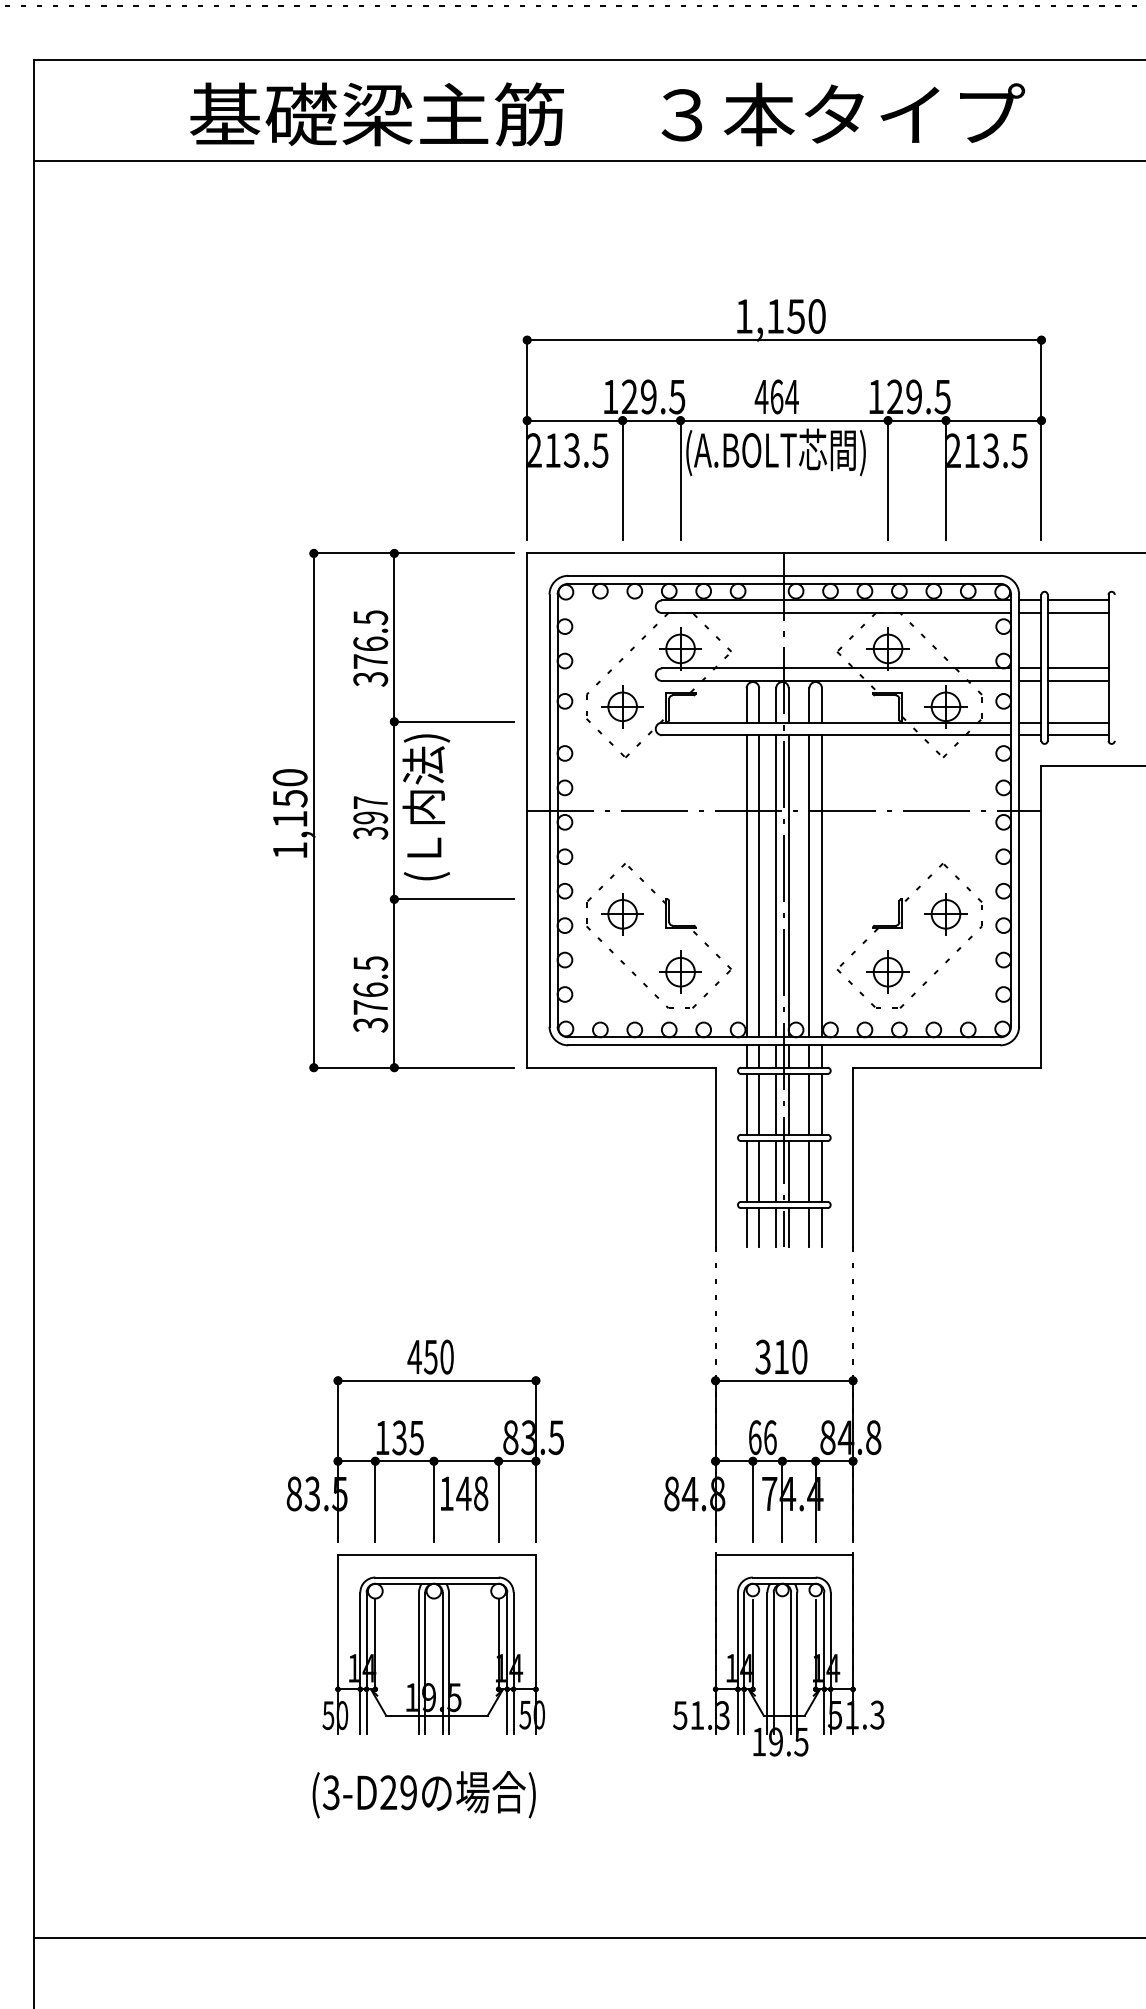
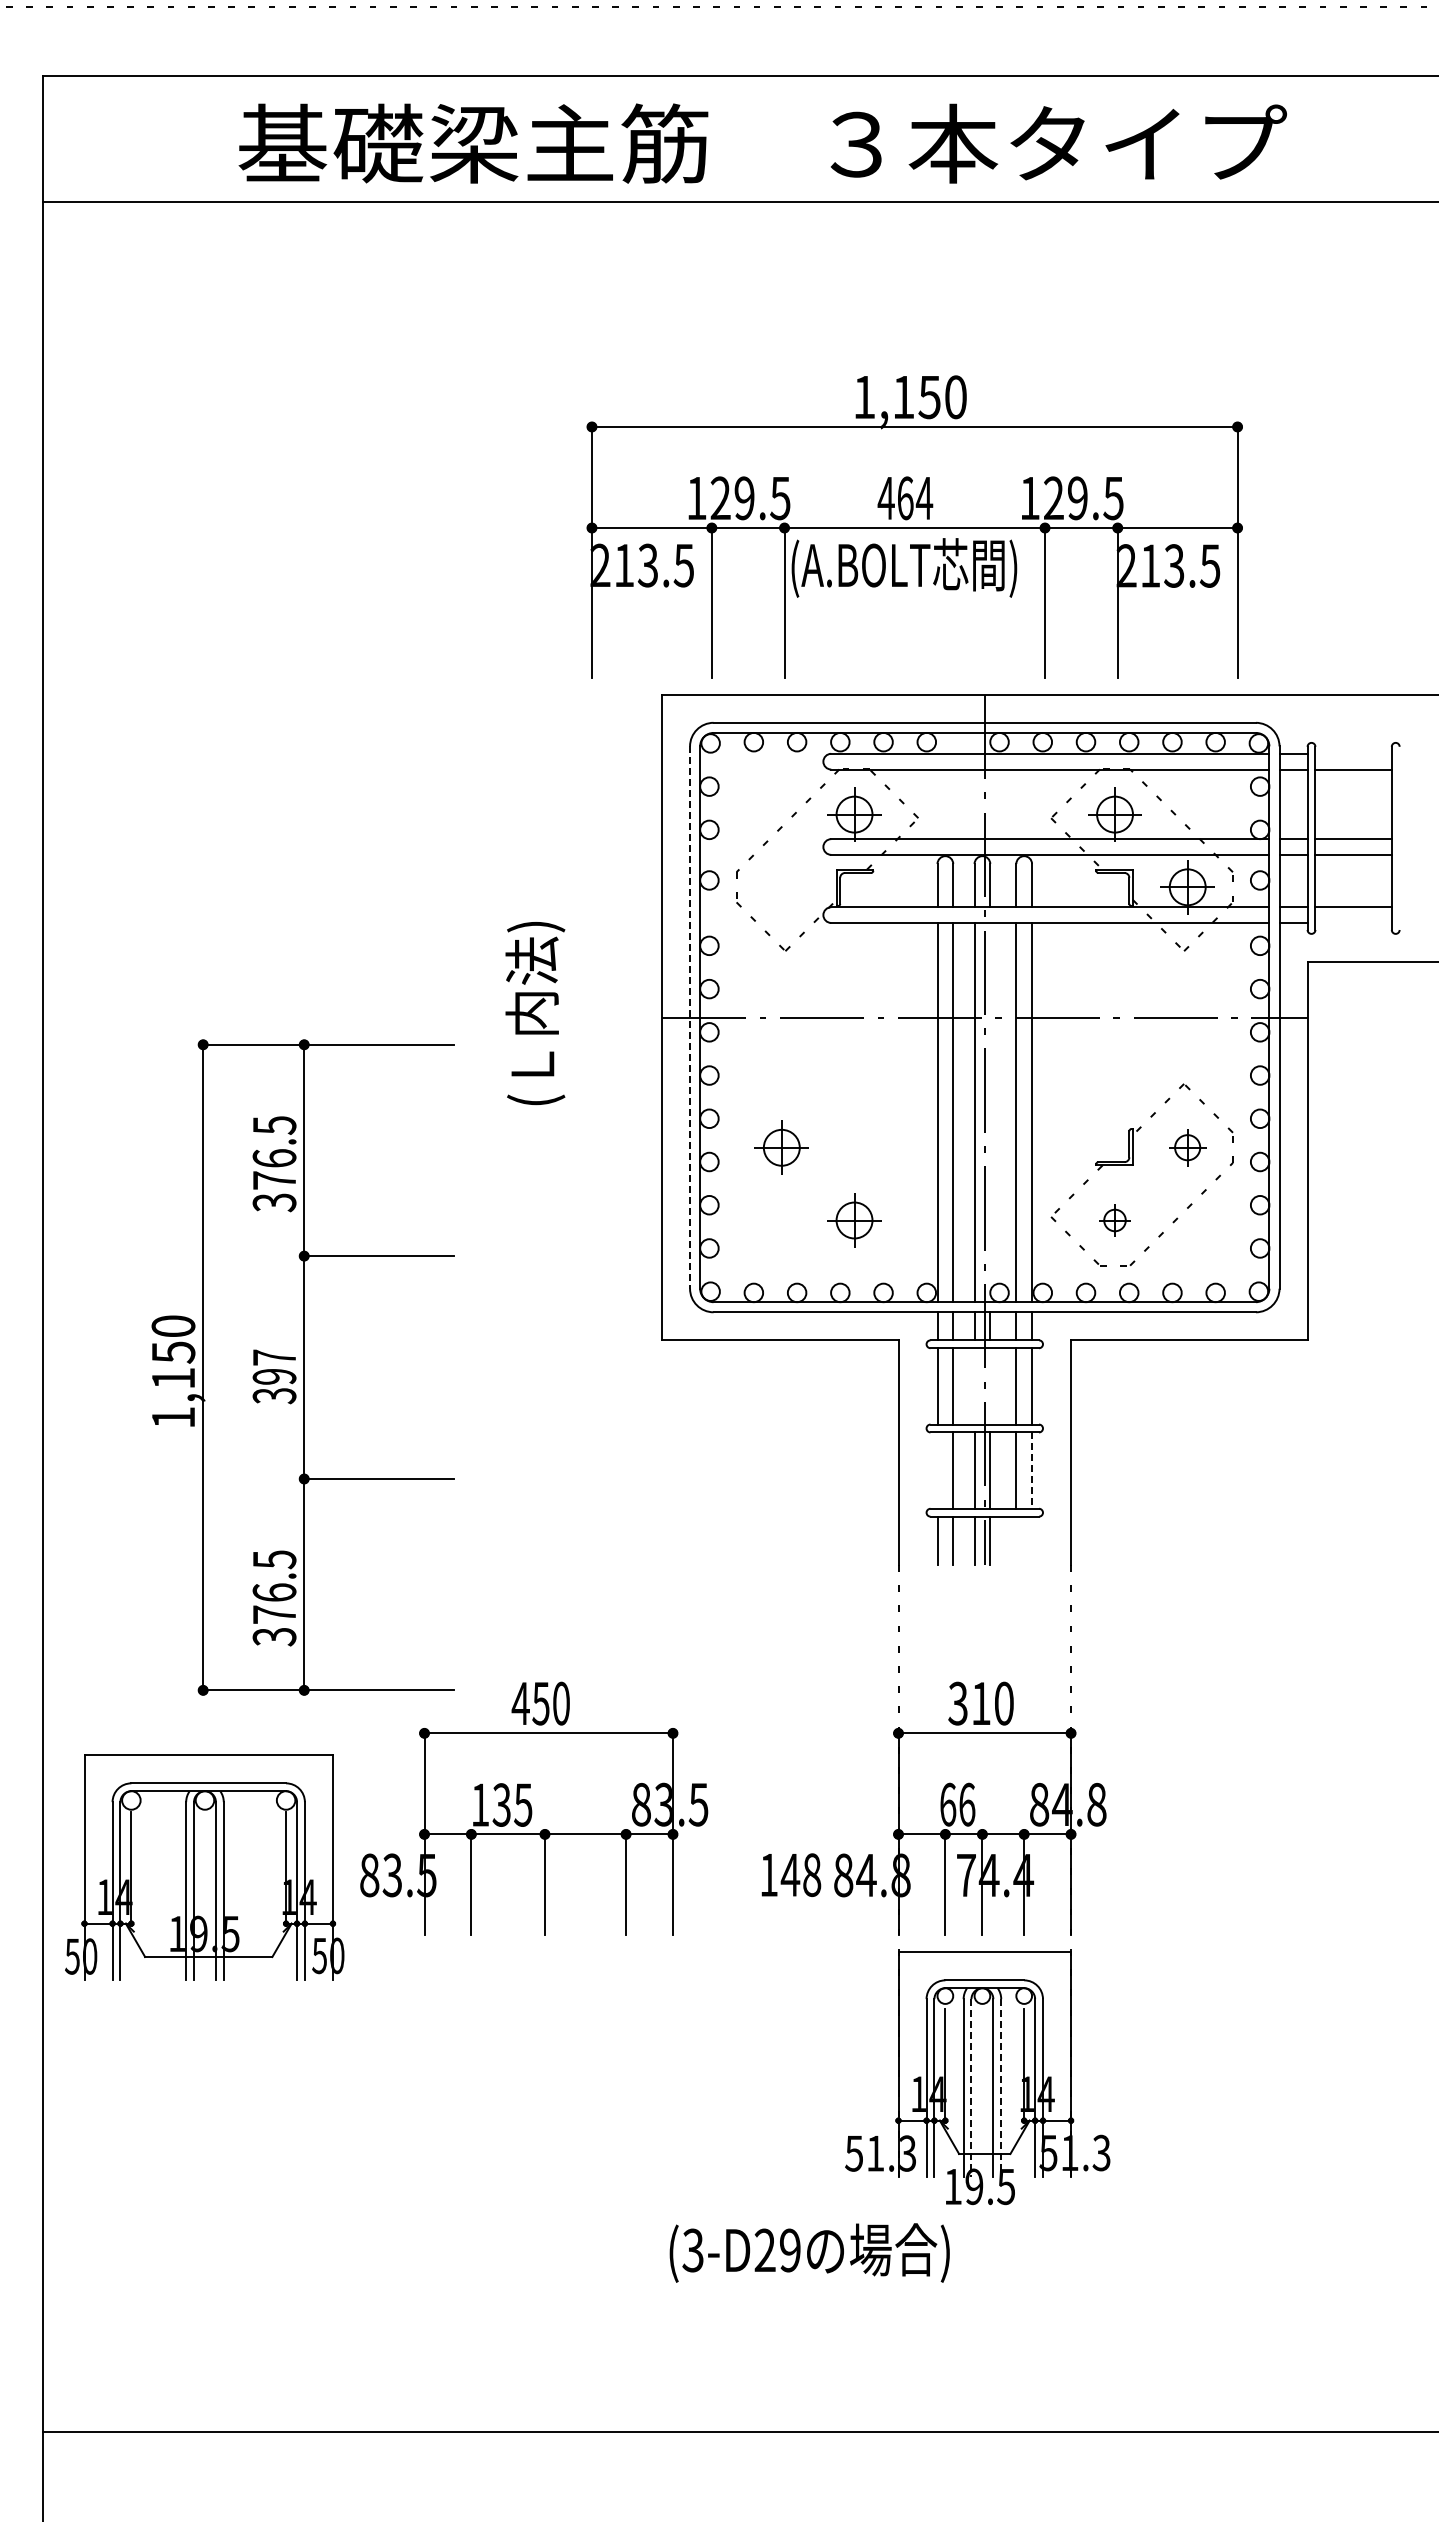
part: (784, 419) -> (914, 526), moved
line: (1078, 600) -> (1353, 753), removed
part: (622, 706) -> (781, 887), removed
line: (1078, 734) -> (1353, 922), removed
part: (392, 810) -> (302, 1367), moved
line: (549, 811) -> (690, 1018), solid -> dashed
line: (788, 886) -> (990, 1112), removed
part: (945, 914) -> (1187, 1147), size x0.7
part: (666, 928) -> (836, 1165), removed
part: (887, 972) -> (1114, 1220), size x0.6
line: (776, 1104) -> (974, 1386), removed
line: (788, 1104) -> (990, 1386), removed
line: (746, 1171) -> (937, 1470), removed
line: (822, 1172) -> (1032, 1471), solid -> dashed
line: (809, 1227) -> (1016, 1540), removed
line: (822, 1227) -> (1032, 1540), removed
text: (464, 1493) -> (791, 1874), moved
part: (433, 1644) -> (204, 1867), moved
line: (773, 1663) -> (971, 2088), solid -> dashed
line: (797, 1663) -> (1001, 2088), solid -> dashed
text: (424, 1794) -> (809, 2252), moved

